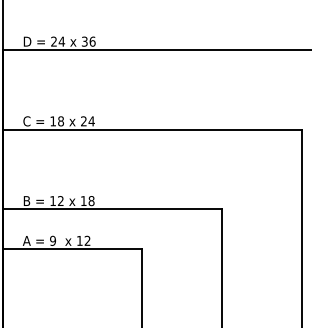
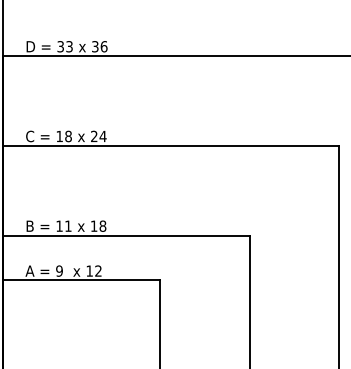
text: (58, 41) -> (65, 46), 24 -> 33
text: (60, 200) -> (67, 225), 12 -> 11

